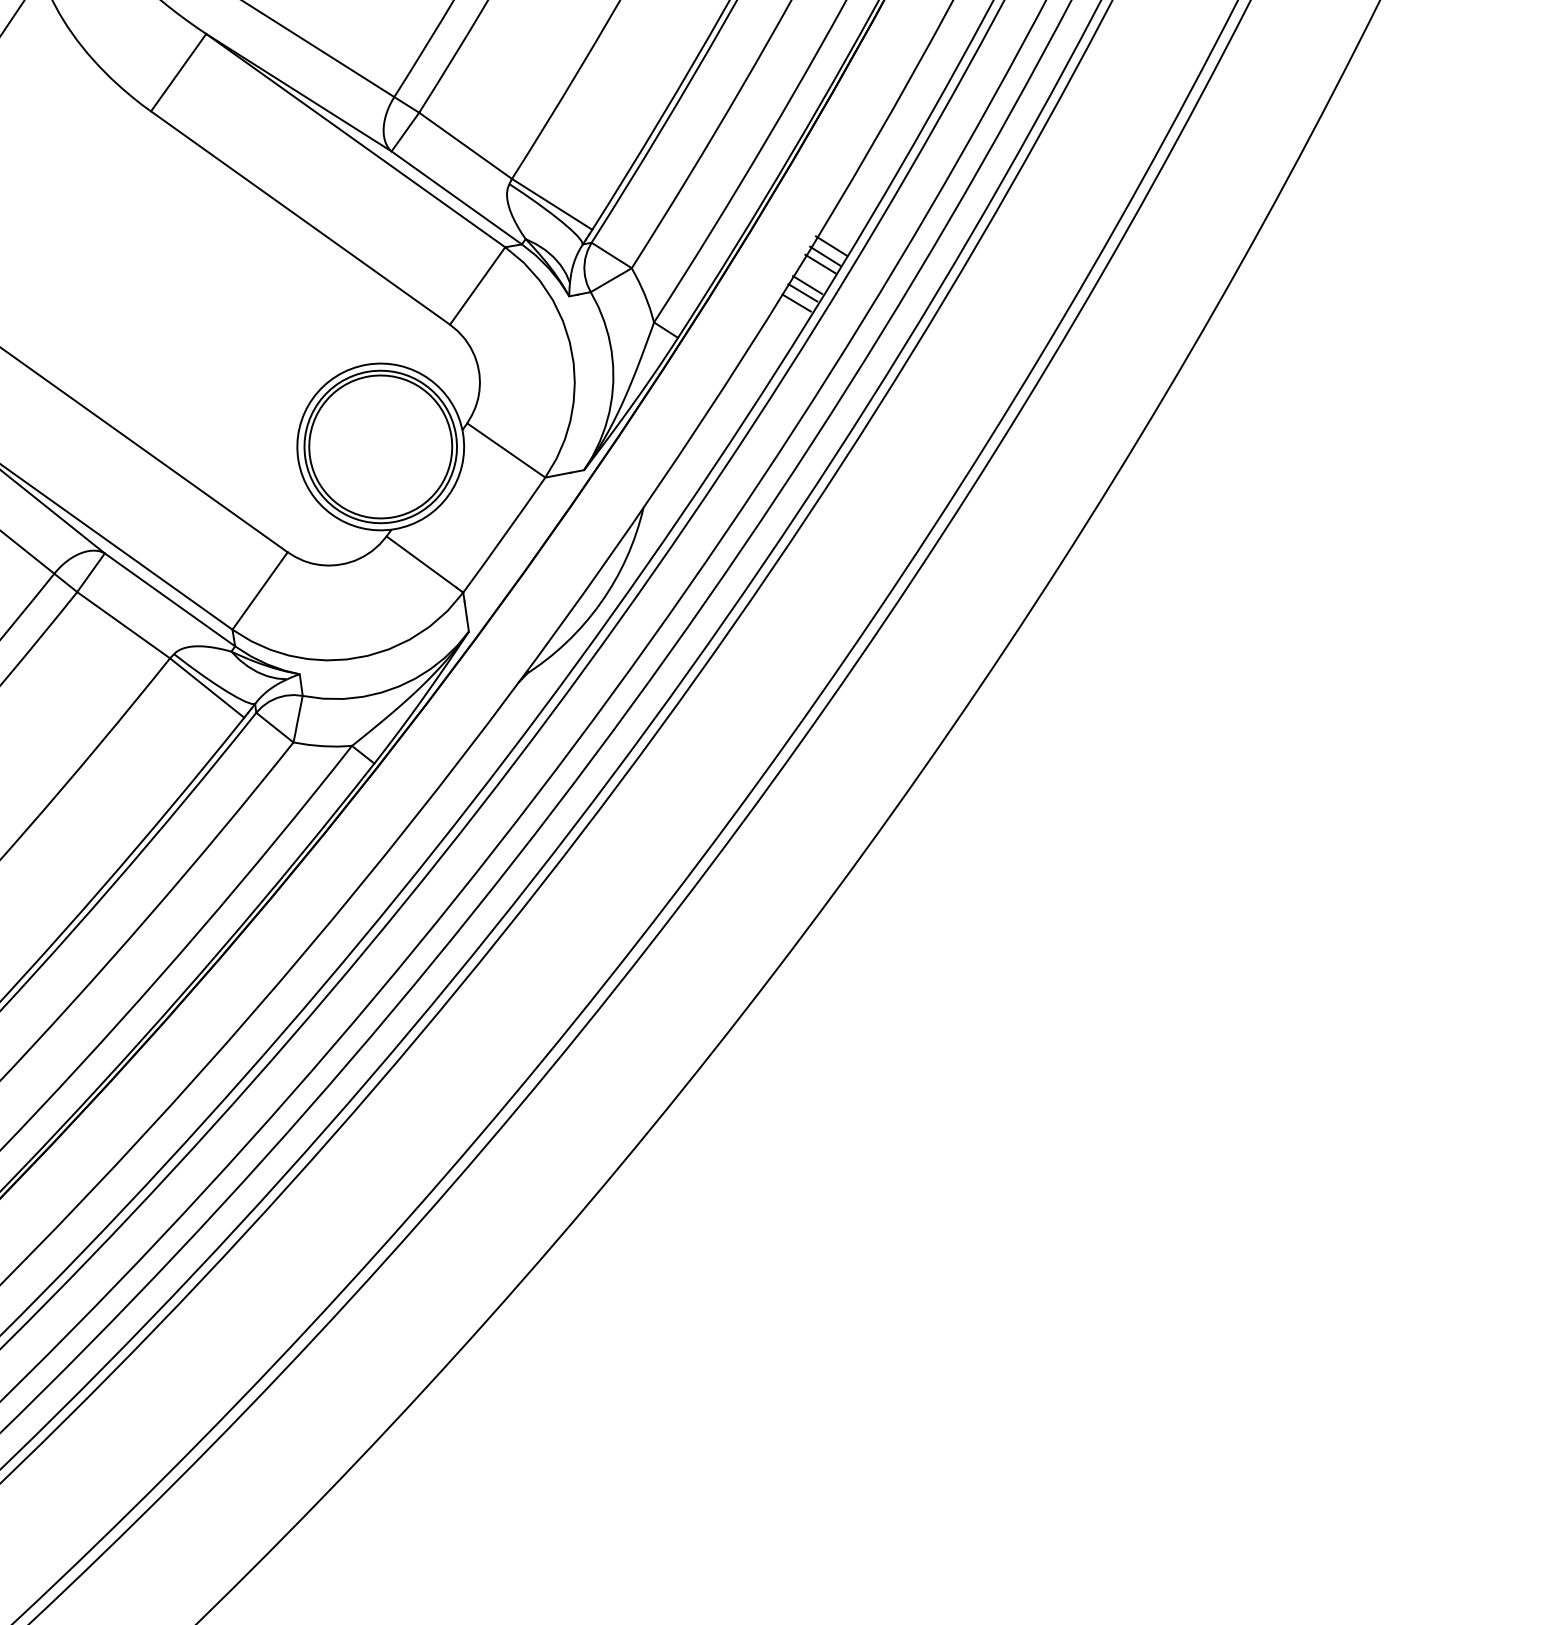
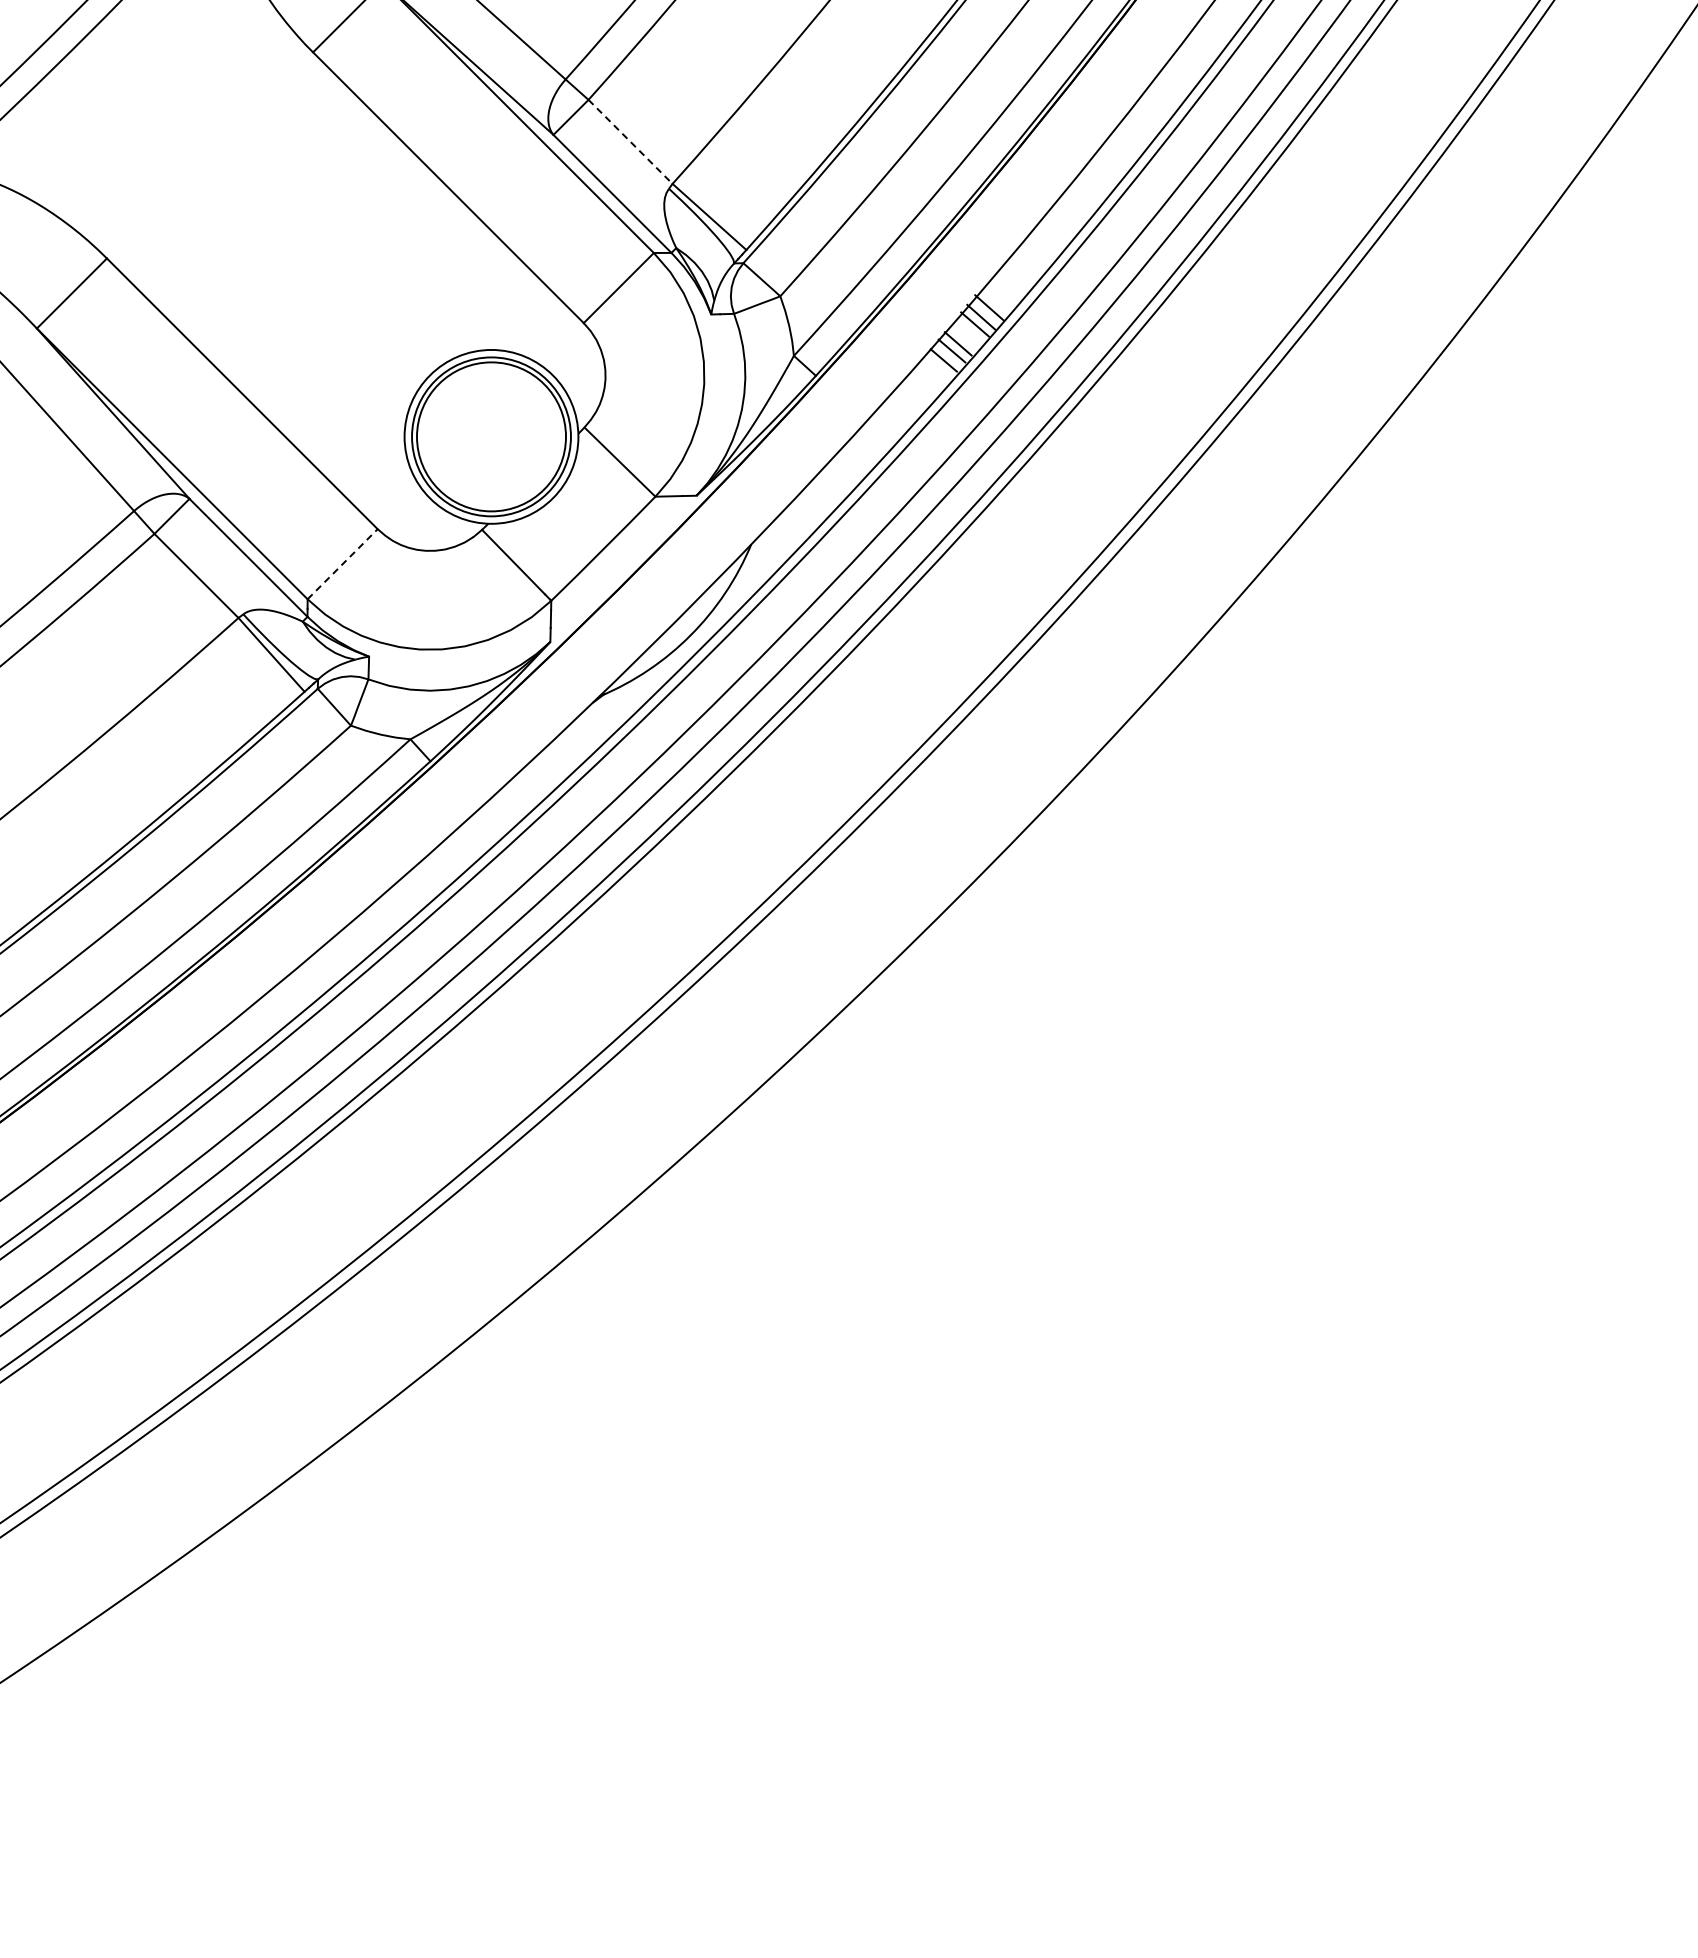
line: (465, 146) -> (630, 142), solid -> dashed
line: (259, 591) -> (342, 564), solid -> dashed

